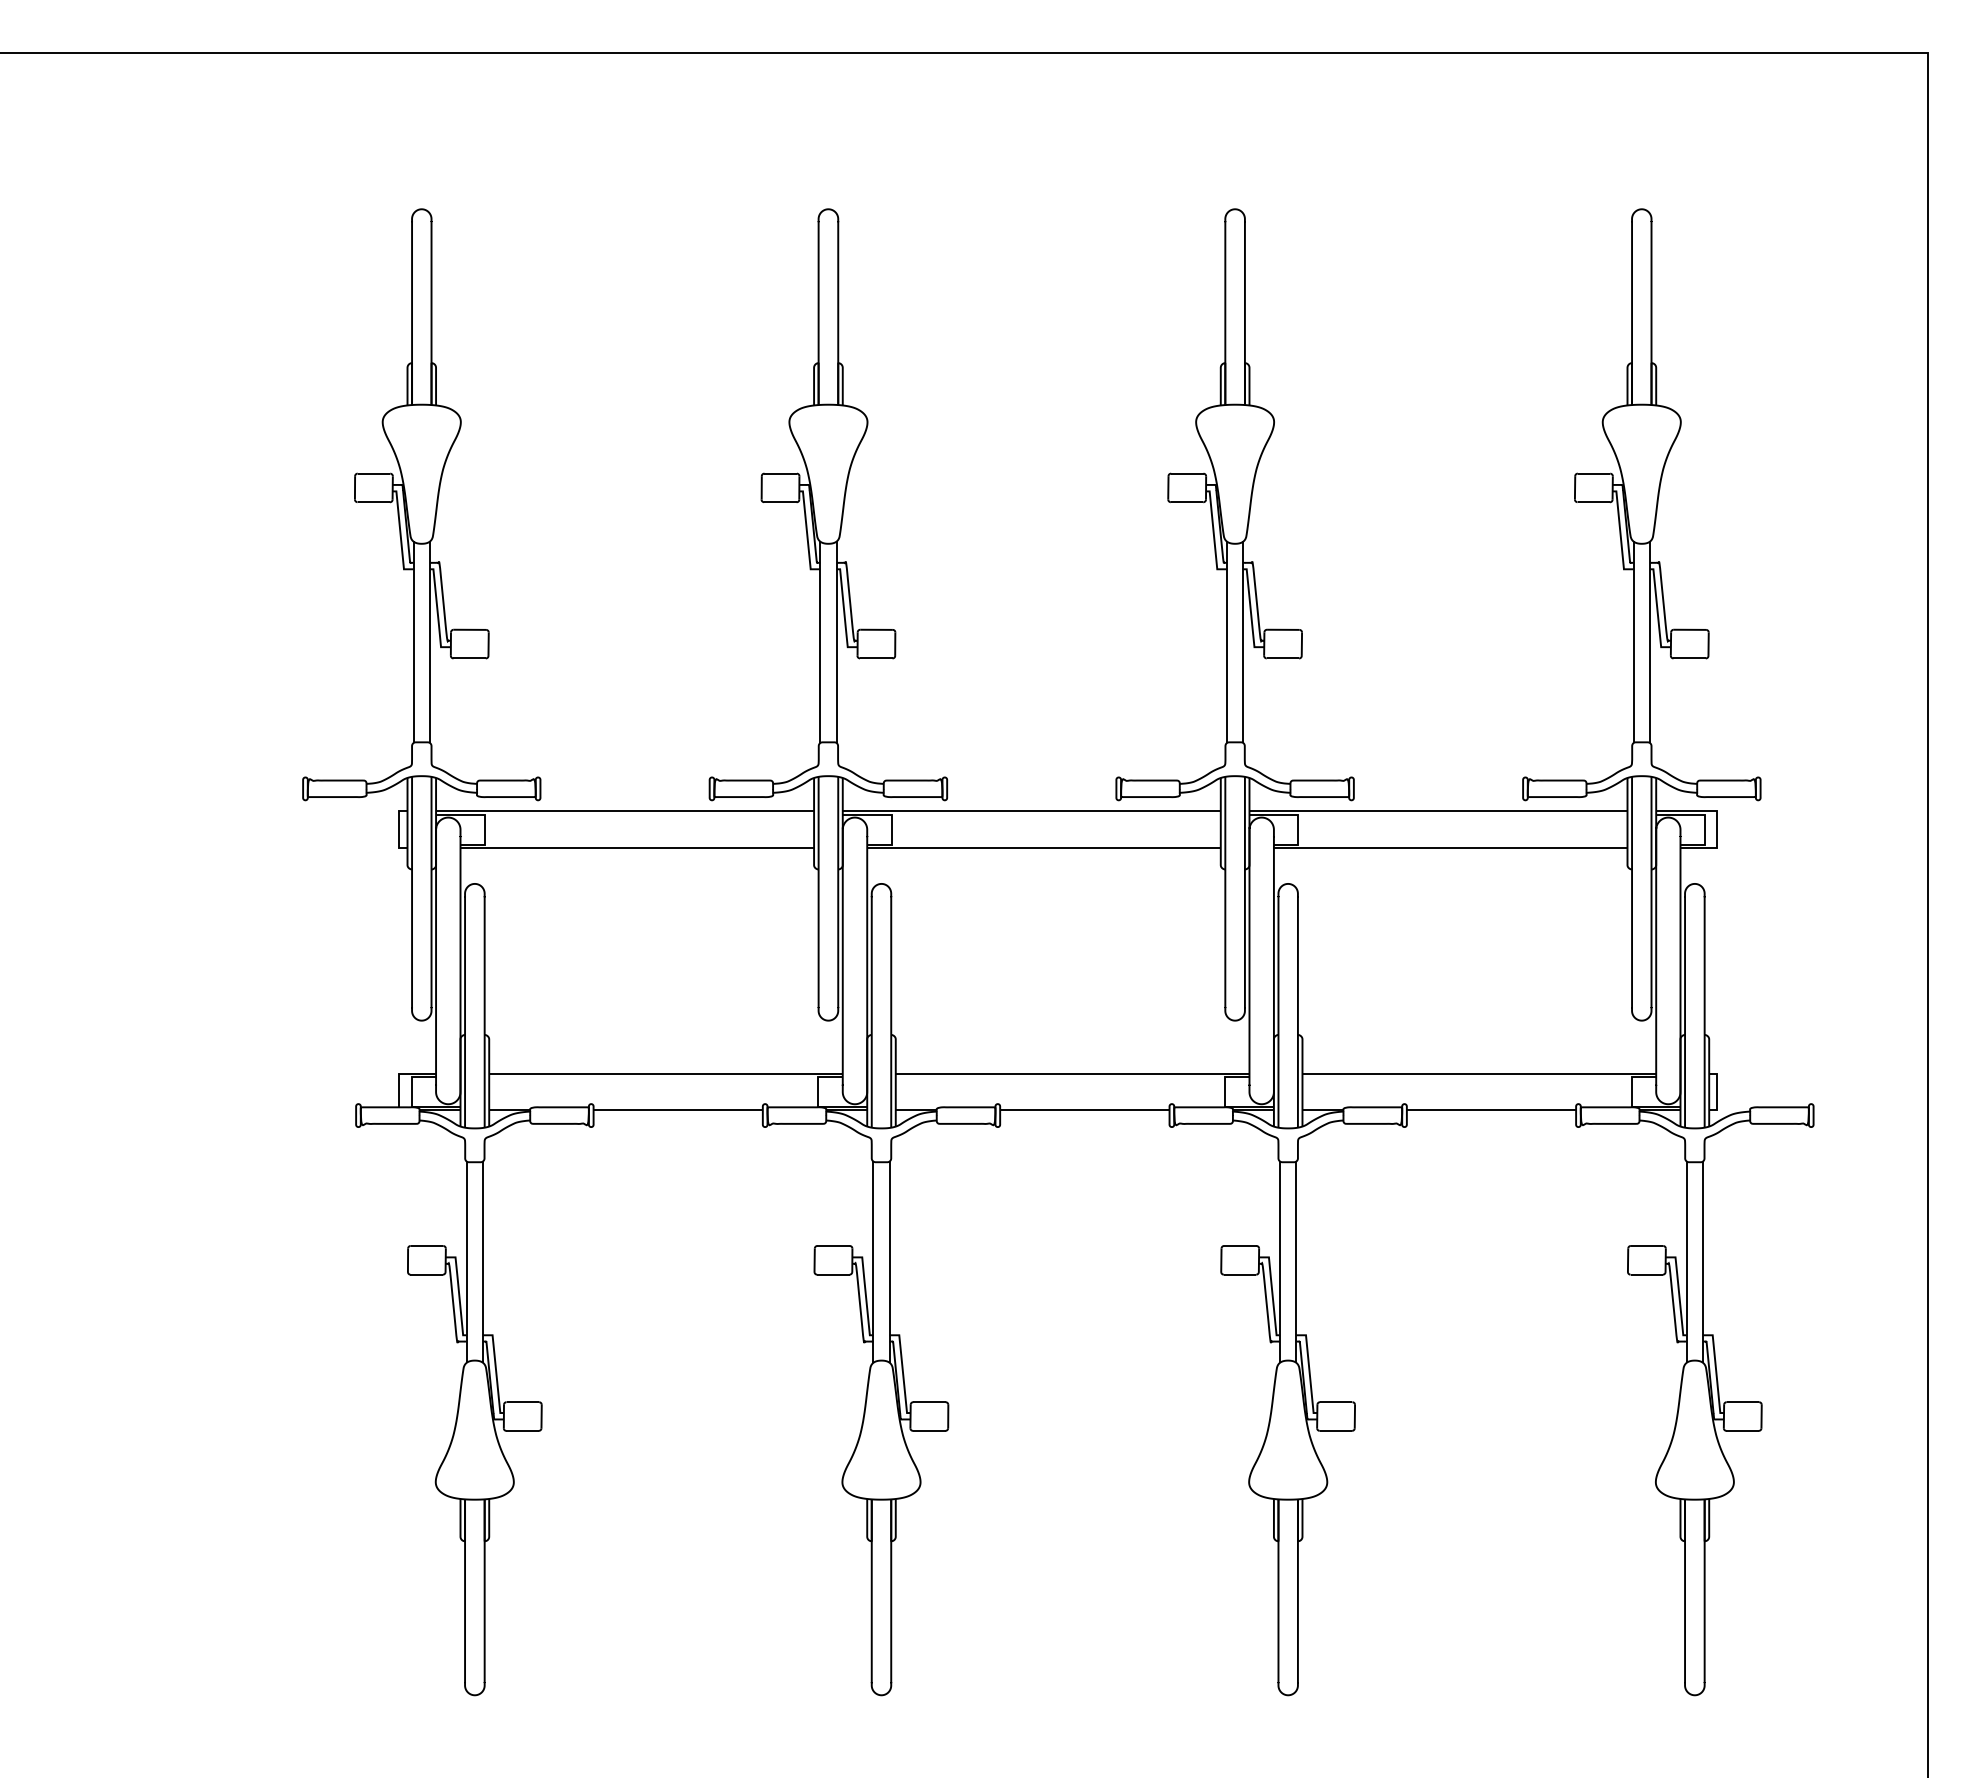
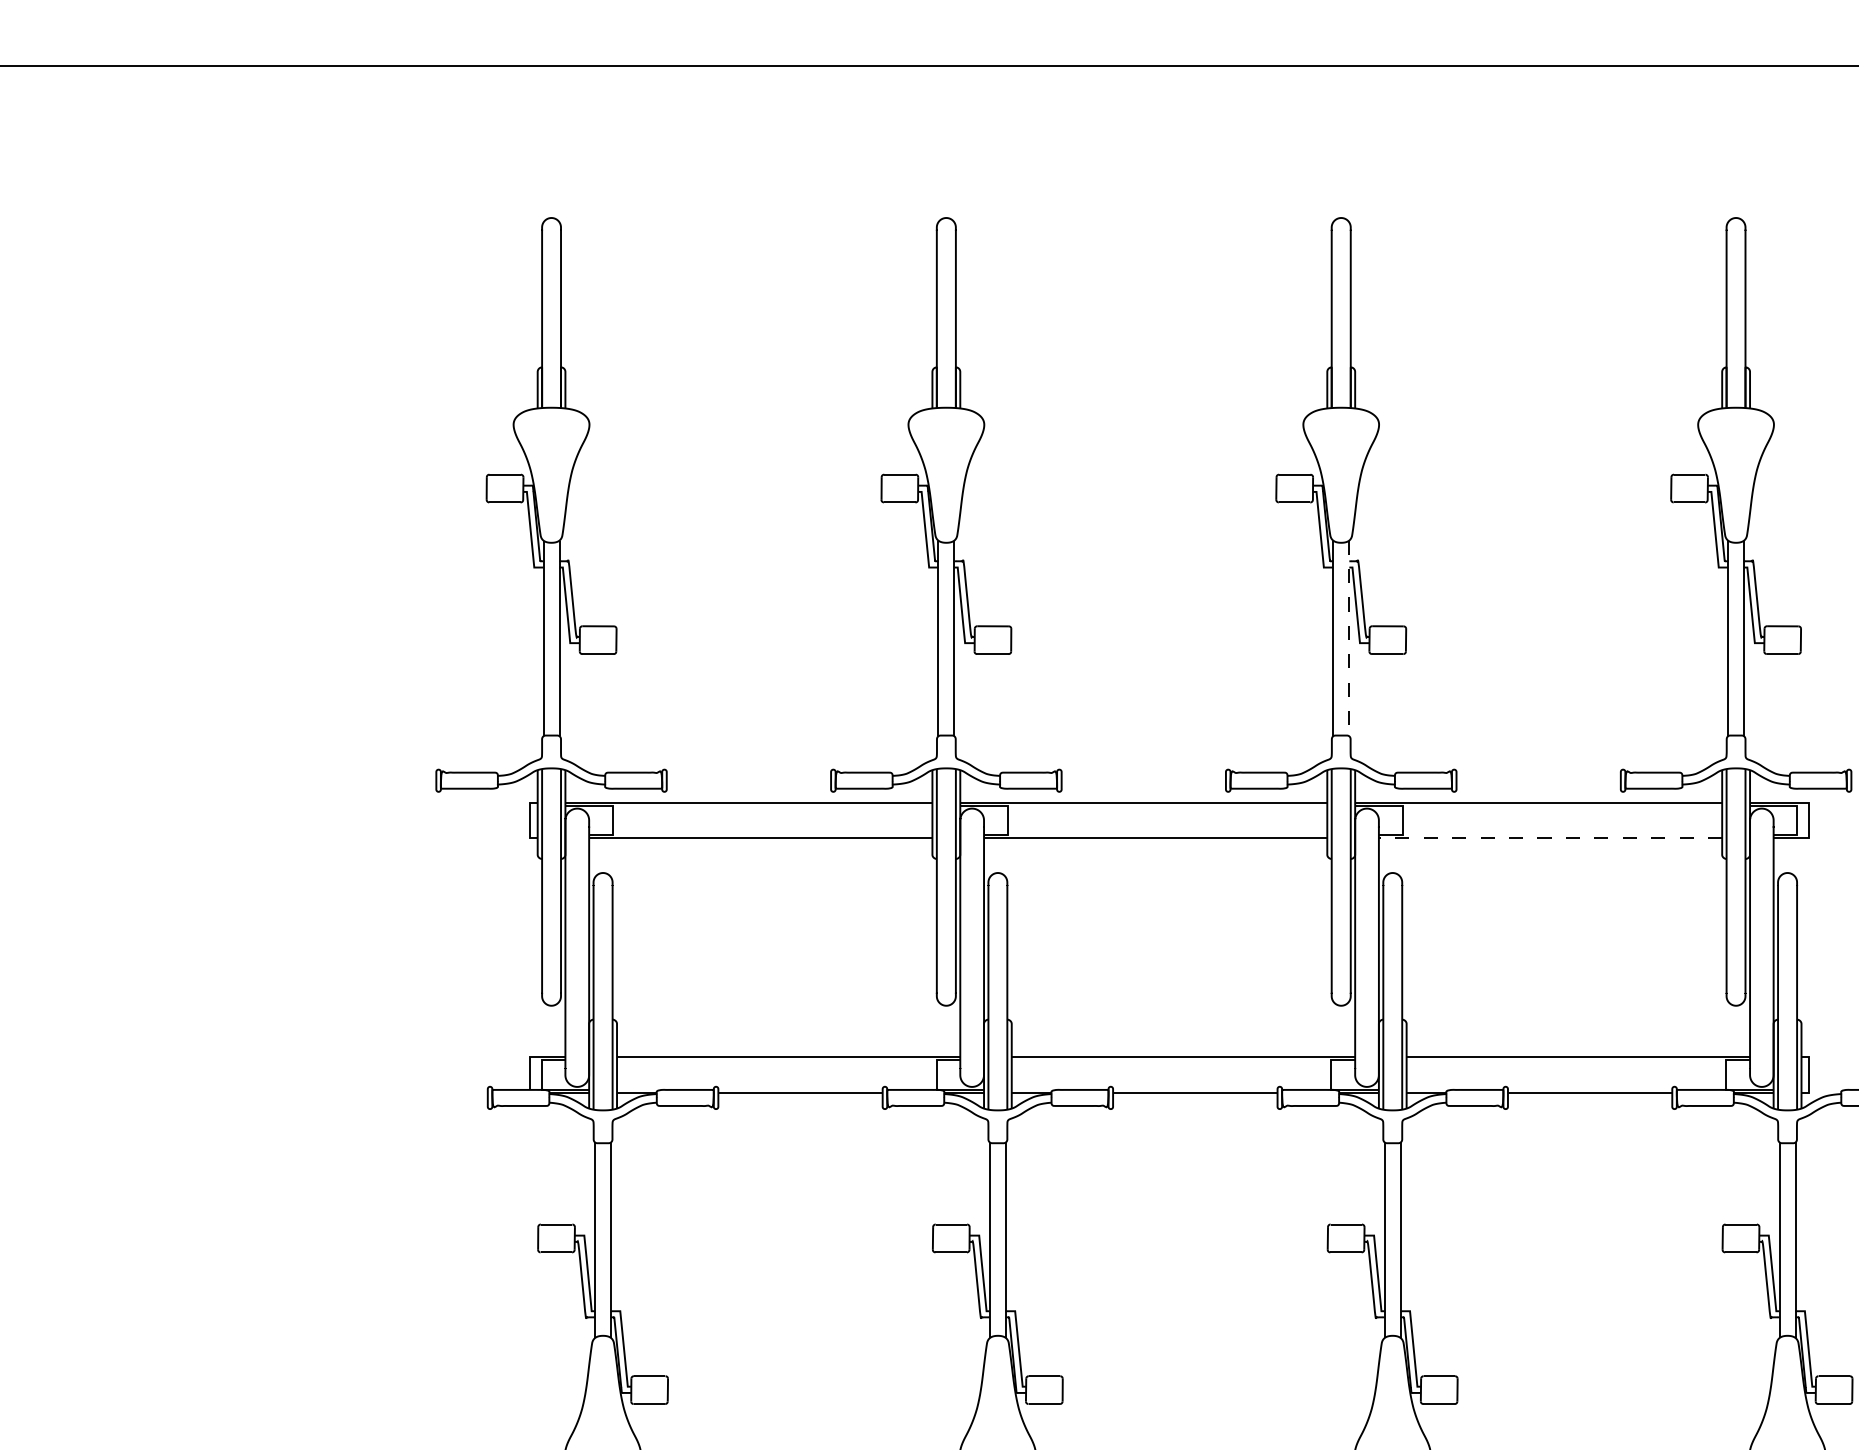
line: (1243, 642) -> (1349, 638), solid -> dashed
line: (1450, 848) -> (1550, 838), solid -> dashed

